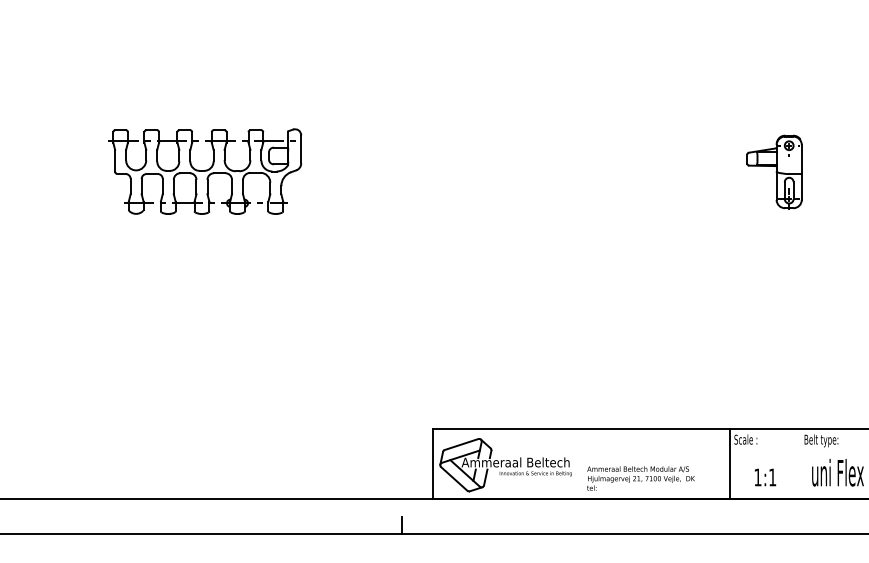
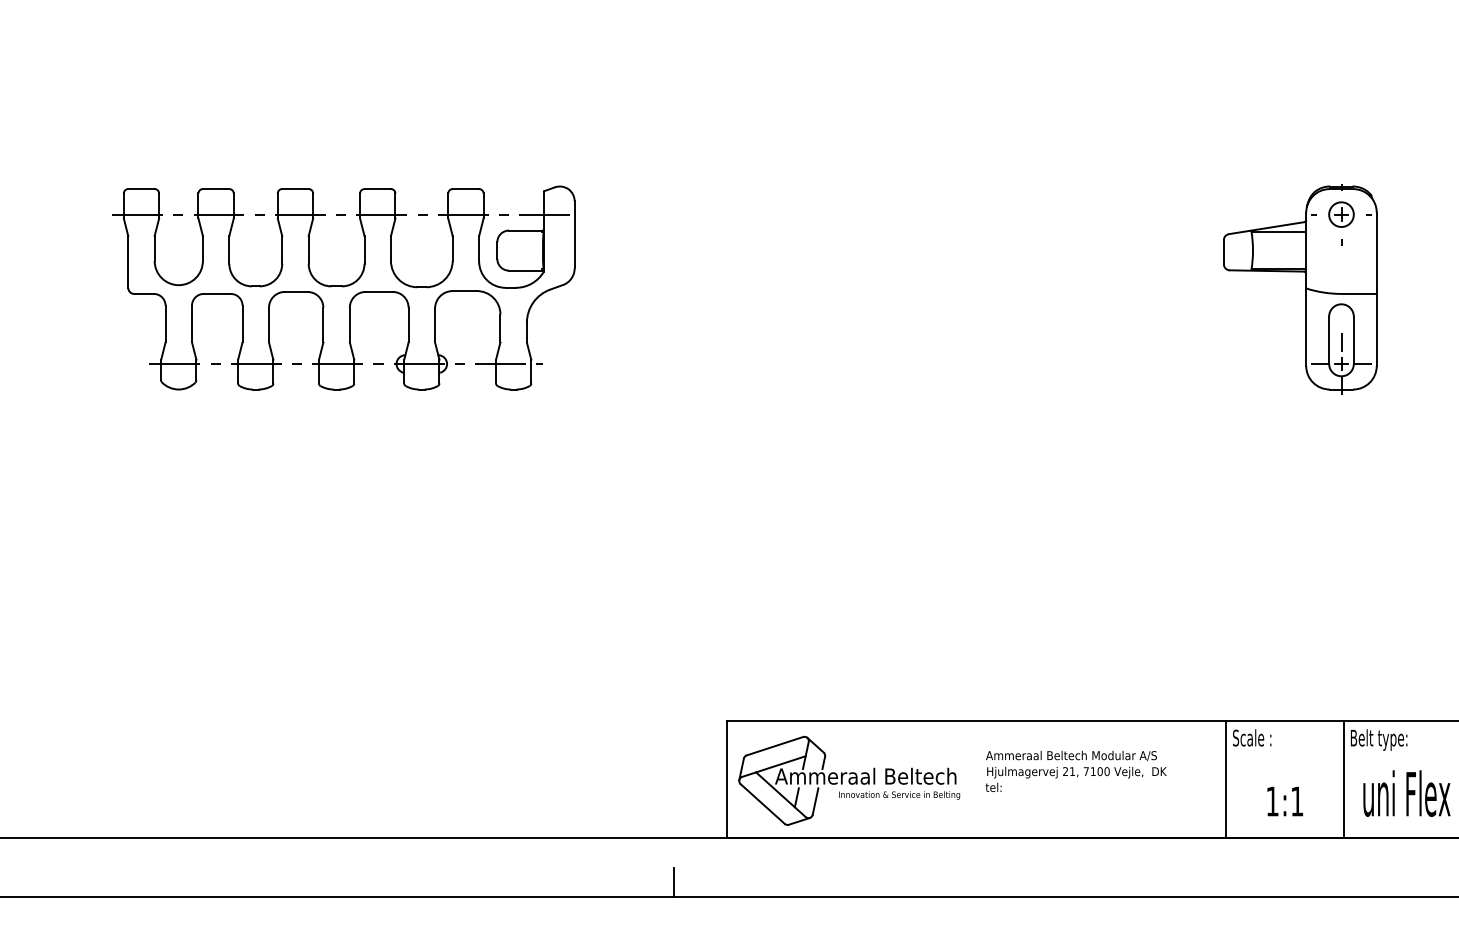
part: (205, 171) -> (345, 287), size x1.43
part: (774, 172) -> (1300, 289), size x1.67
line: (800, 464) -> (1343, 779), added
text: (640, 478) -> (1075, 771), moved

